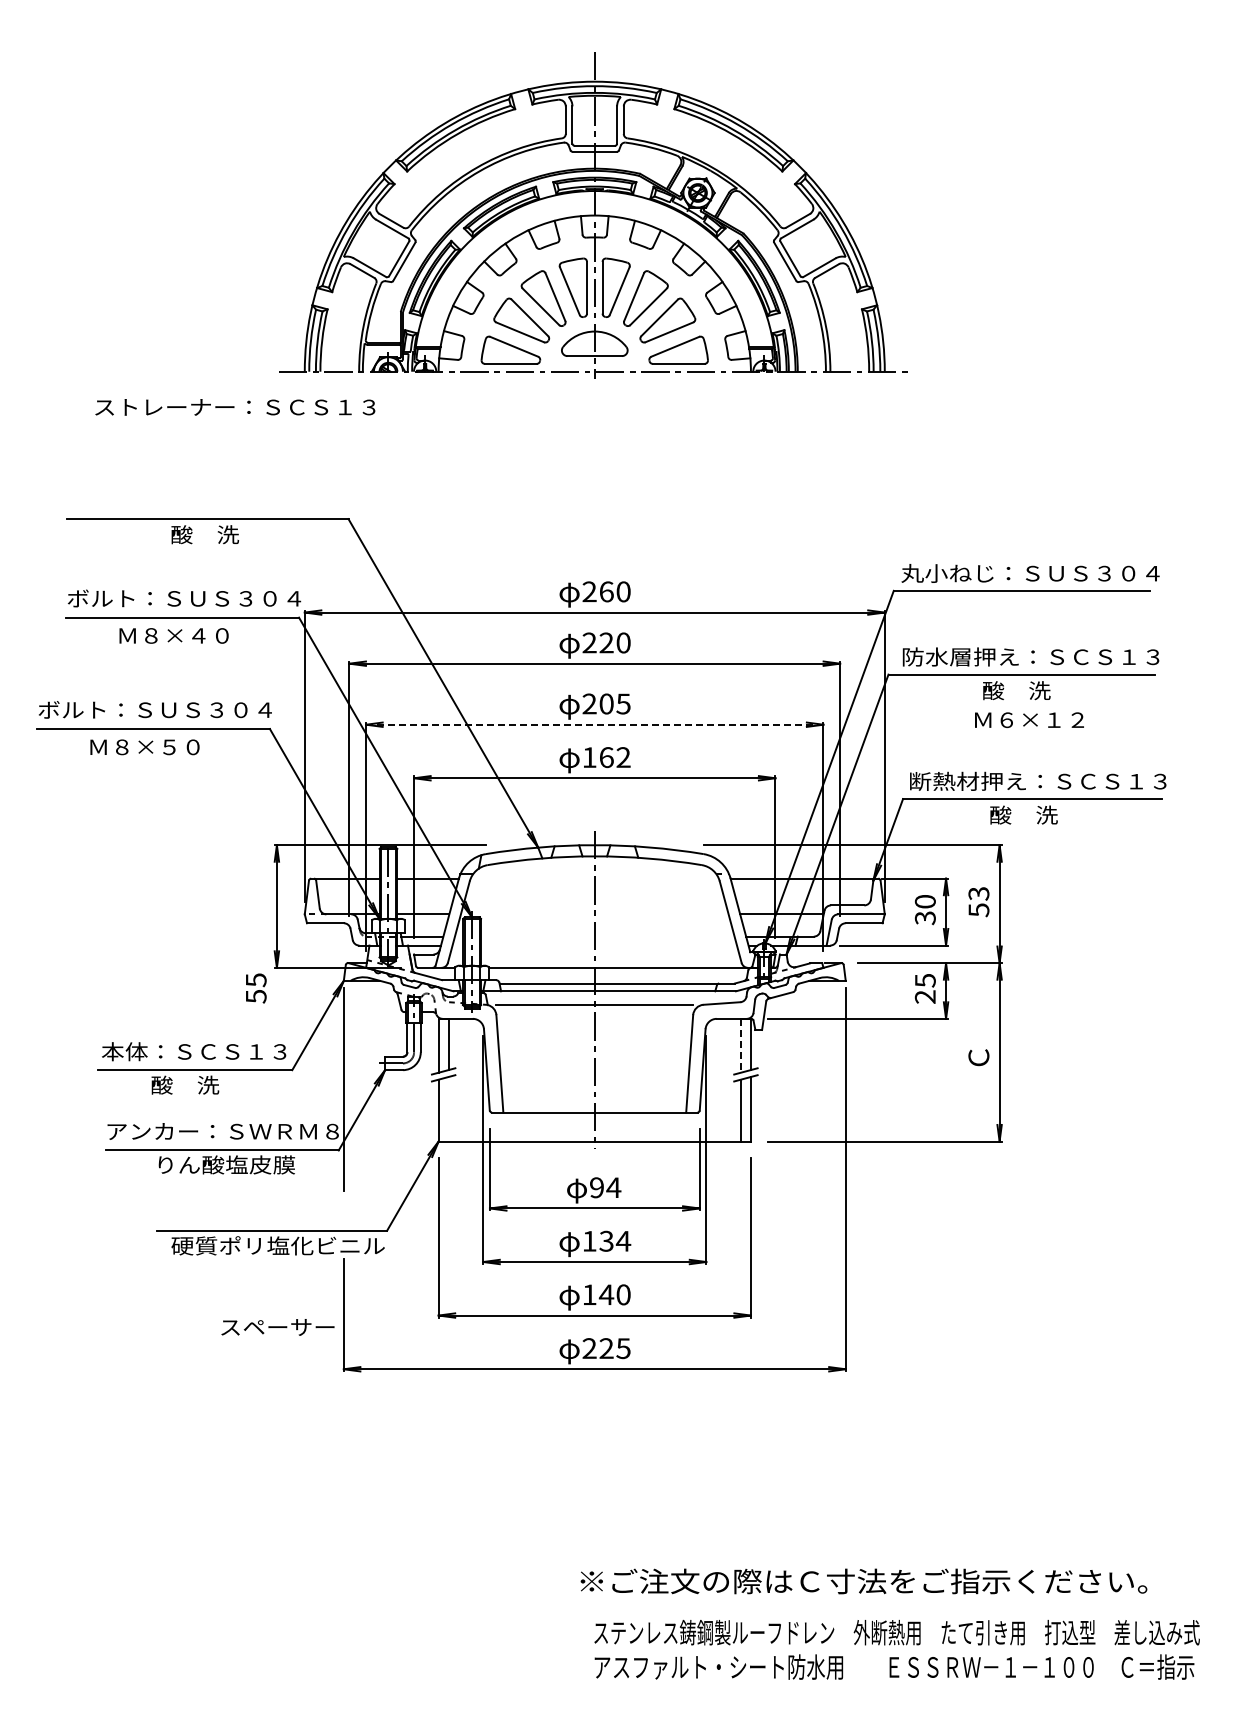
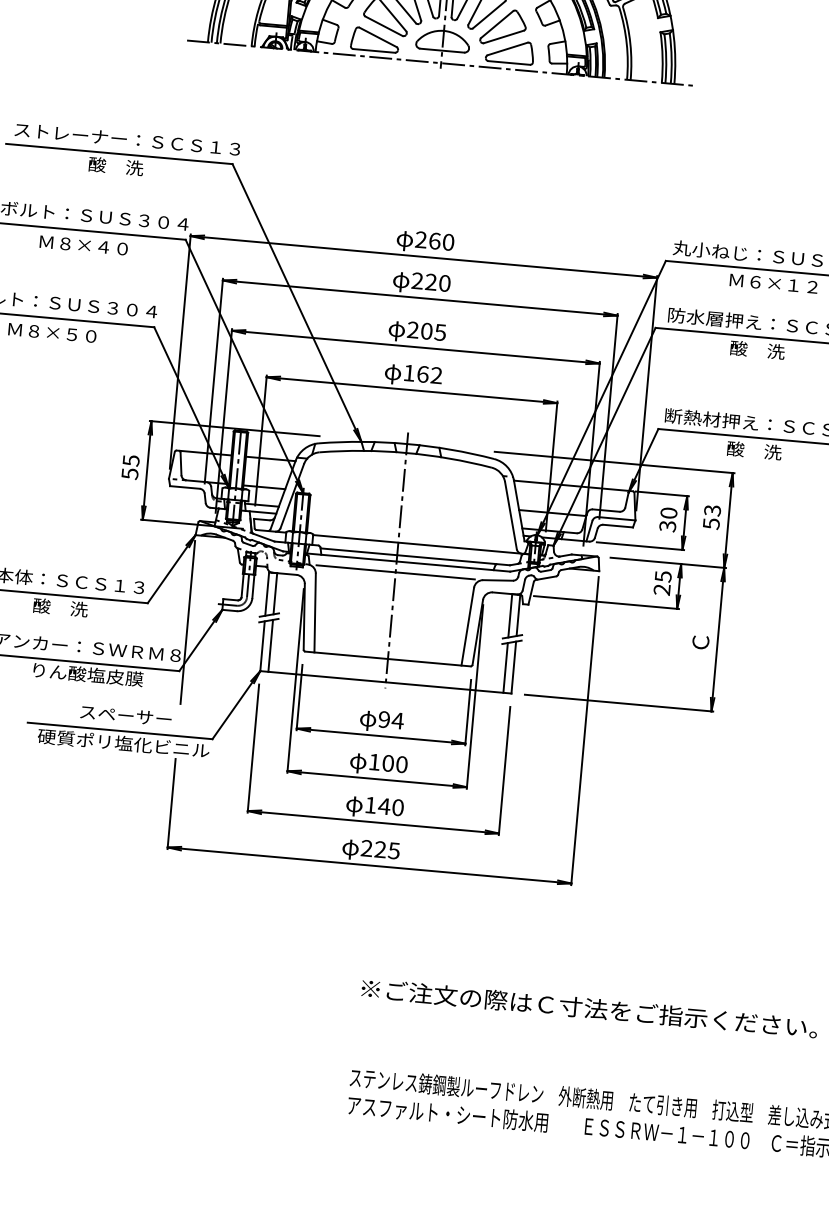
text: (235, 407) -> (127, 139), moved
text: (1029, 720) -> (773, 284), moved
line: (594, 724) -> (415, 346), dashed -> solid
text: (256, 988) -> (130, 467), moved
line: (740, 1045) -> (509, 615), dashed -> solid
line: (448, 1108) -> (270, 645), added
text: (615, 1240) -> (395, 763), 134 -> 100
text: (277, 1327) -> (125, 715), moved
text: (863, 1581) -> (589, 1008), moved

